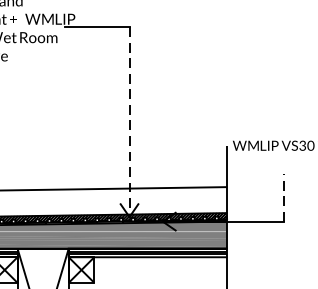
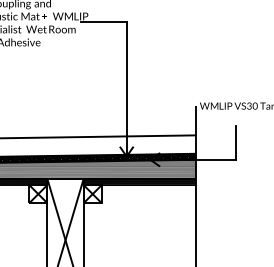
line: (129, 122) -> (126, 89), dashed -> solid
line: (284, 198) -> (236, 143), dashed -> solid

